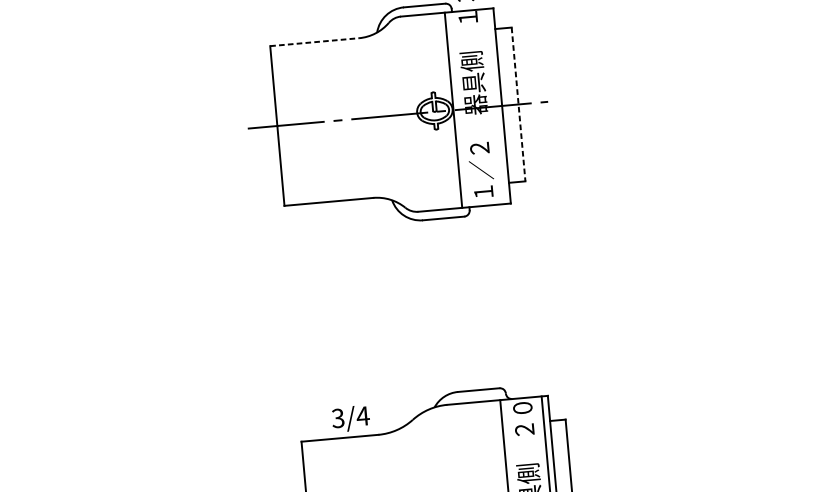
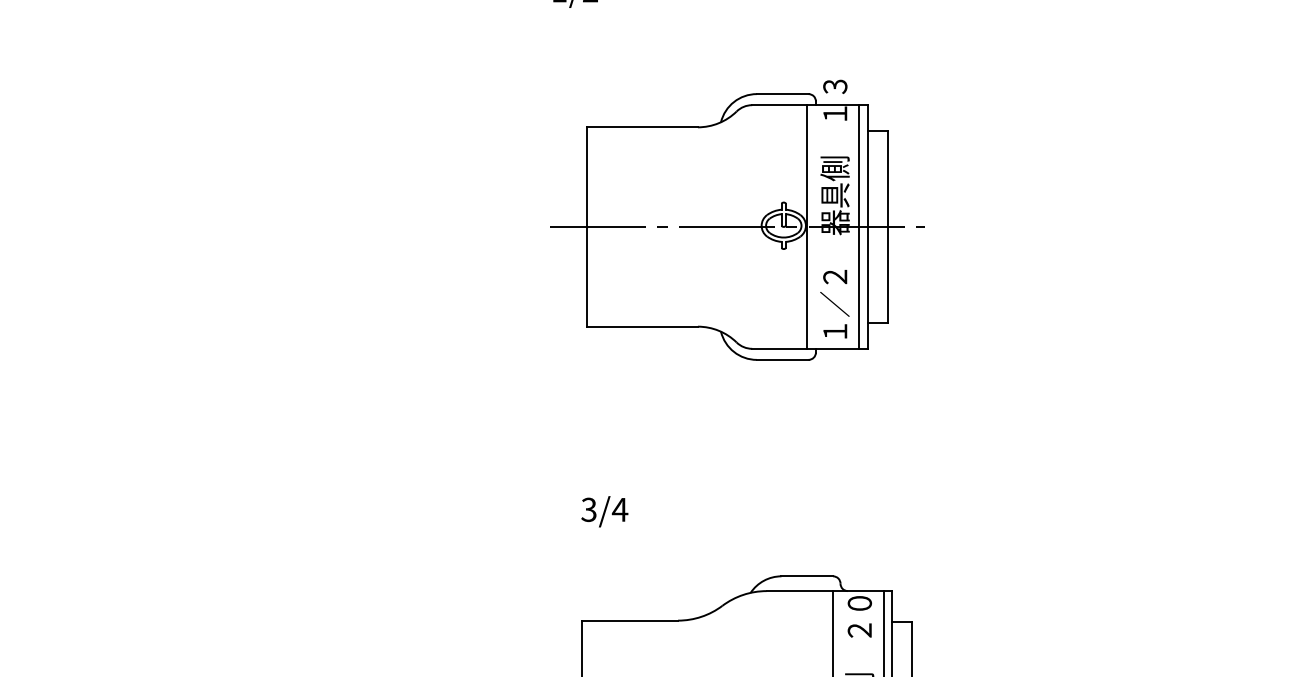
line: (315, 42) -> (643, 127), dashed -> solid
line: (518, 104) -> (888, 227), dashed -> solid
line: (494, 106) -> (858, 226), added
text: (350, 418) -> (604, 511), moved

